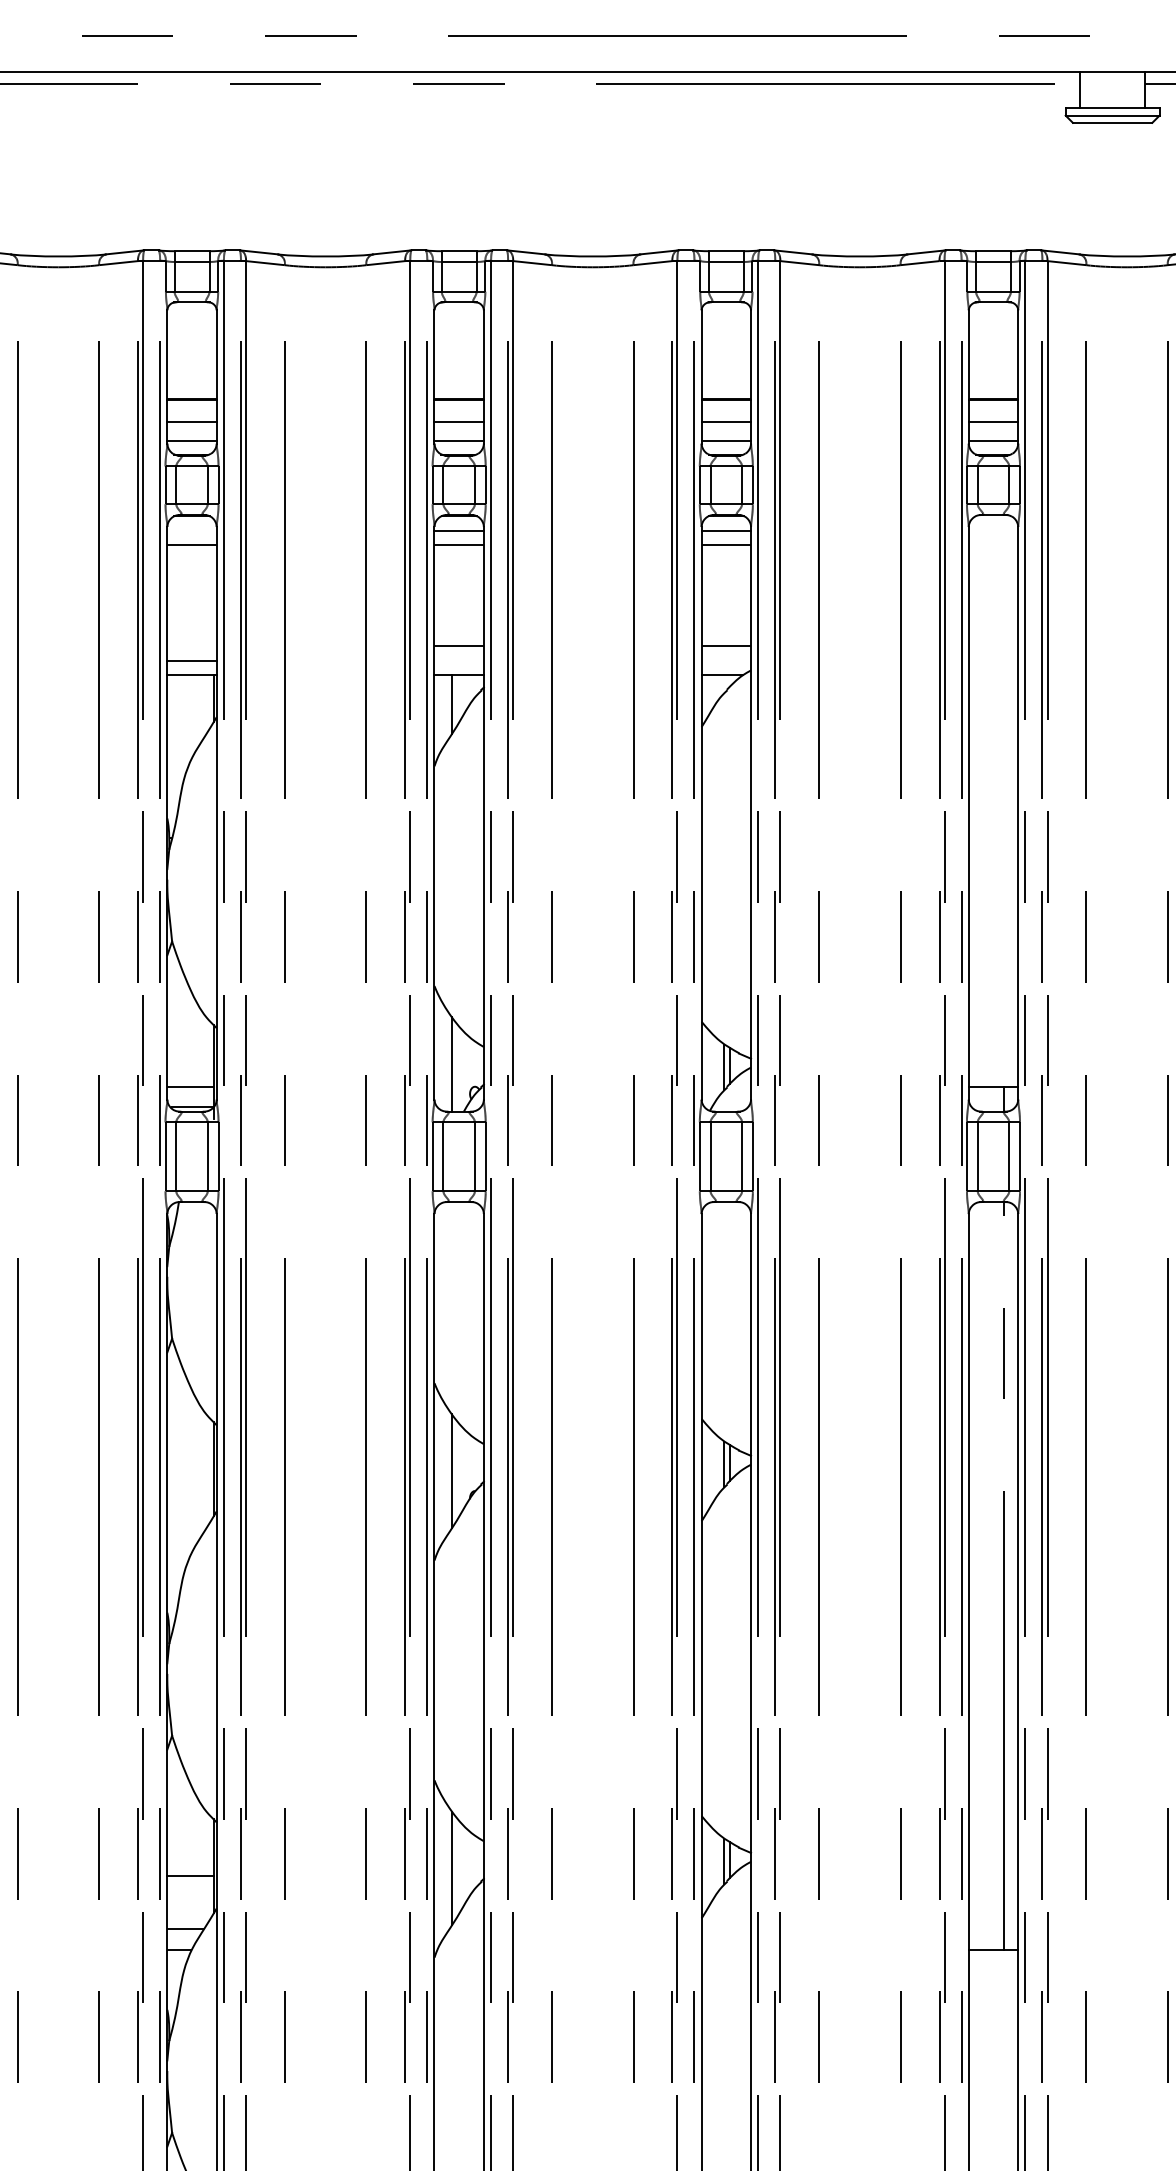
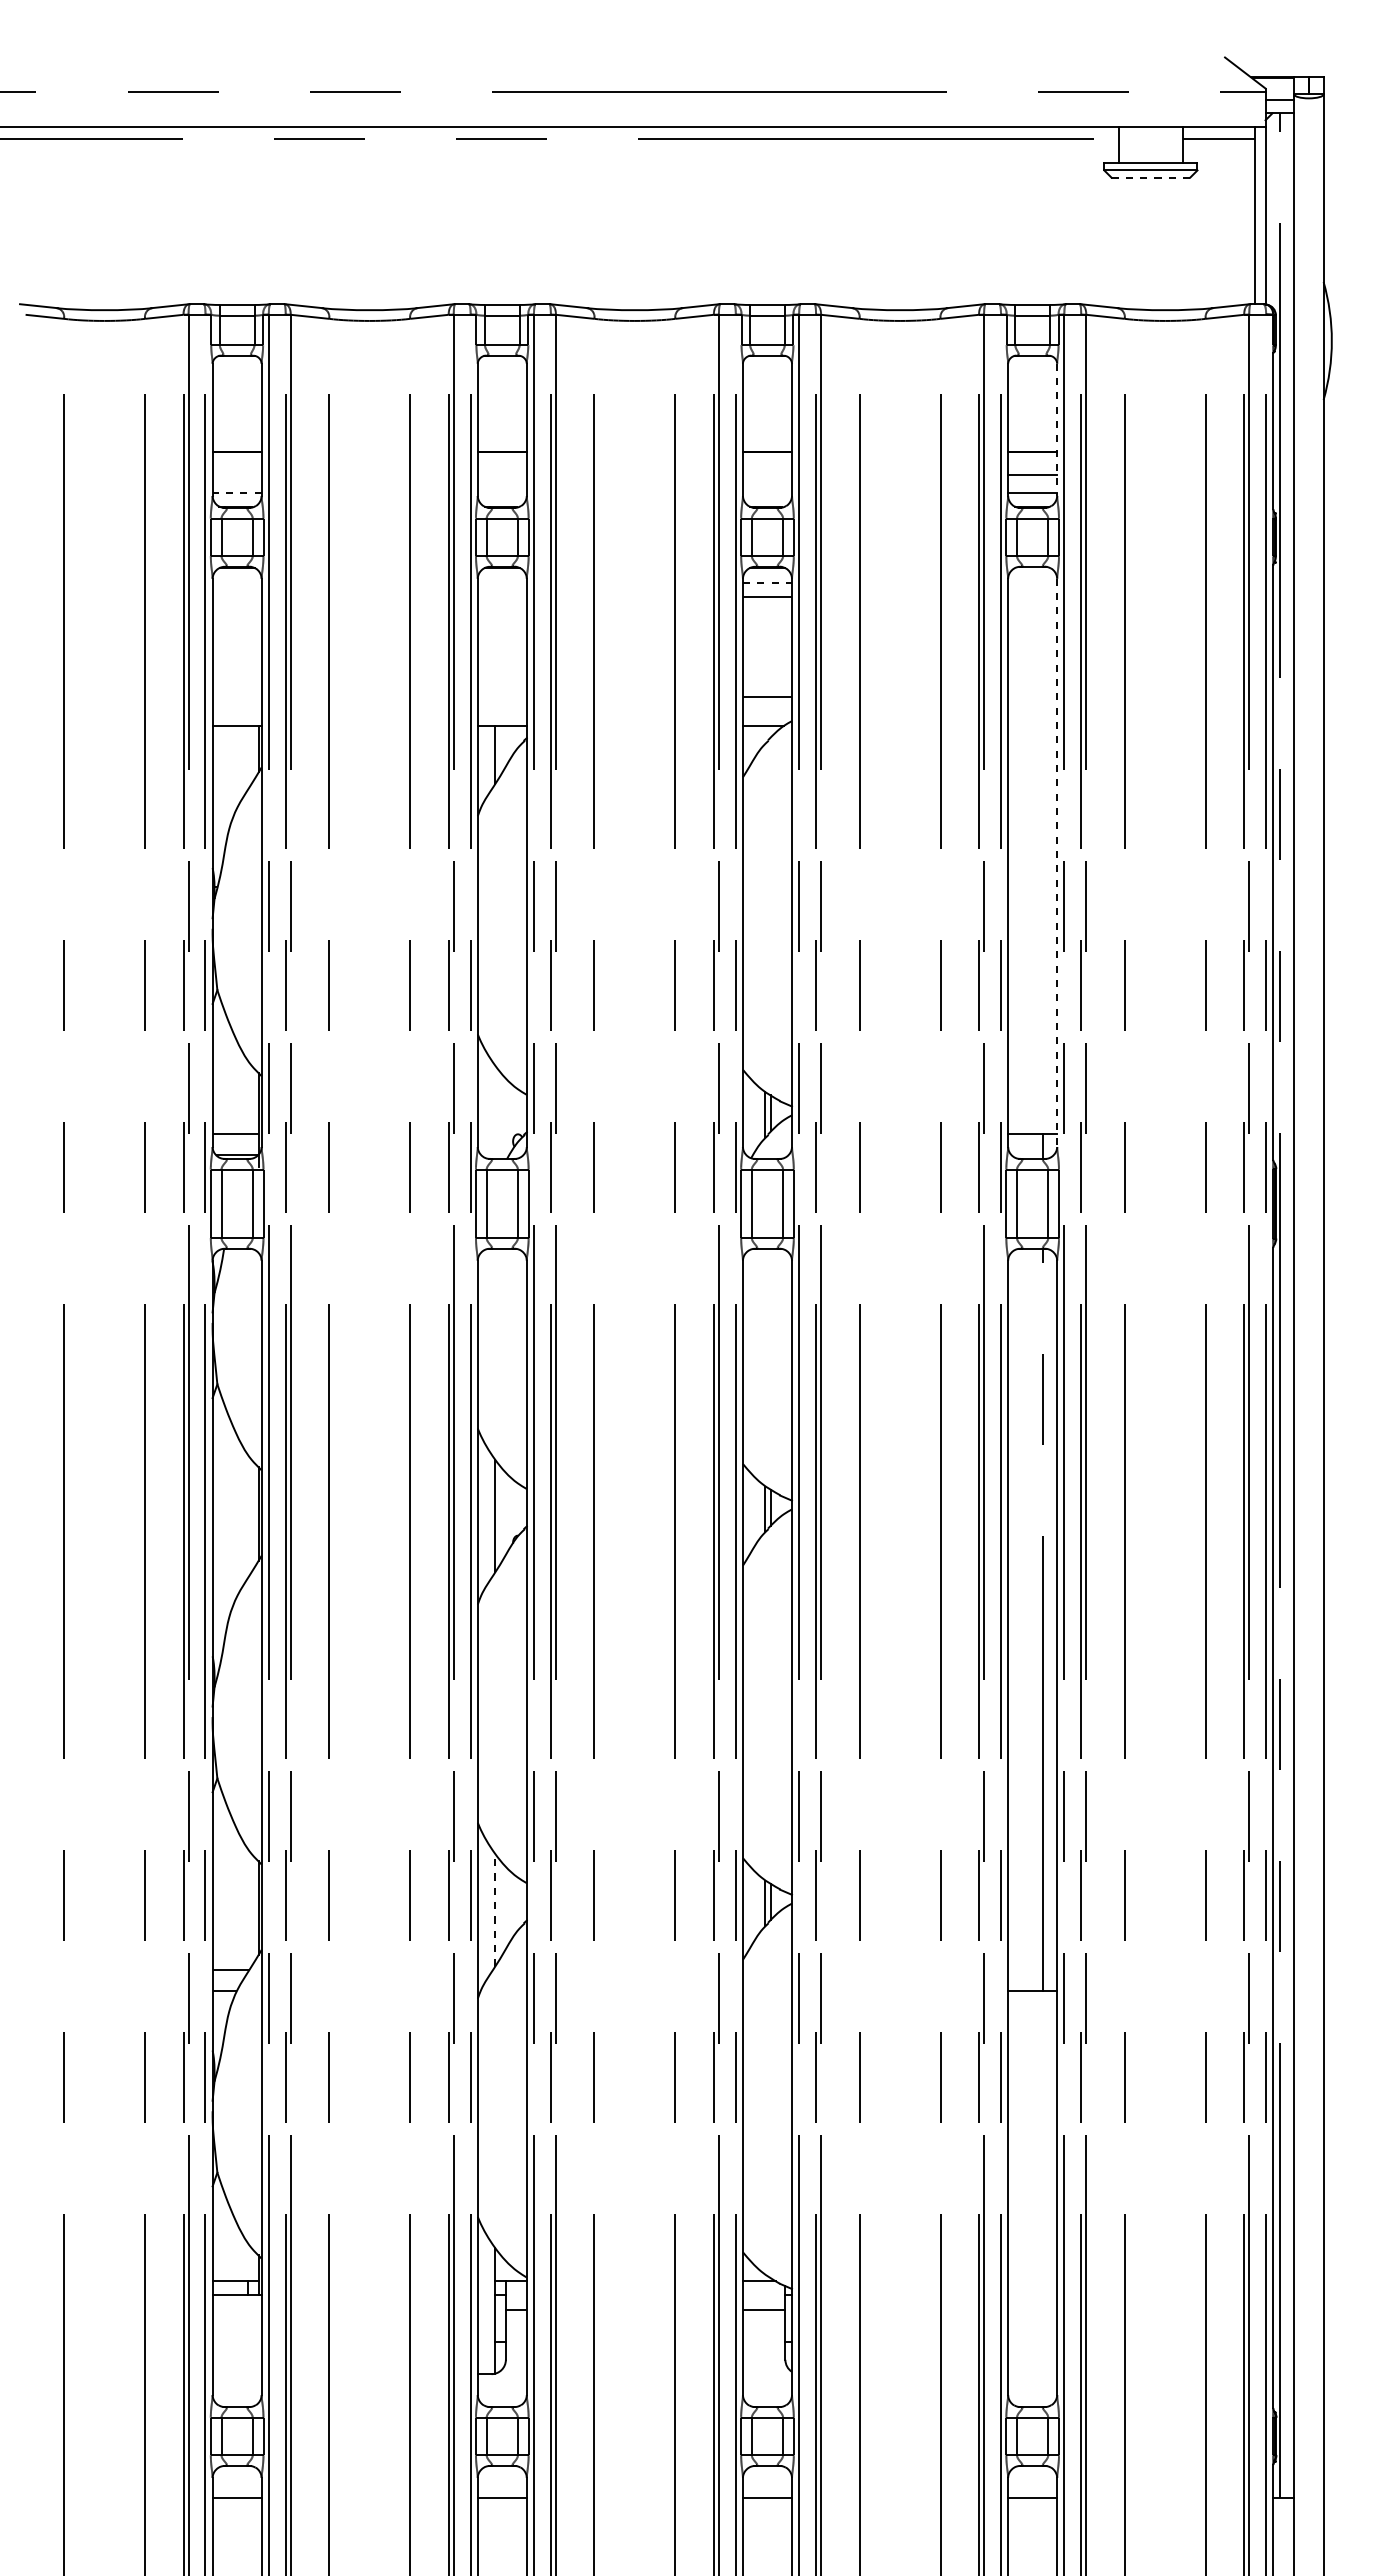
line: (1112, 122) -> (1150, 177), solid -> dashed
line: (1018, 377) -> (1057, 430), solid -> dashed
line: (191, 421) -> (236, 474), removed
line: (458, 421) -> (501, 474), removed
line: (726, 421) -> (767, 474), removed
line: (192, 440) -> (237, 492), solid -> dashed
line: (458, 440) -> (501, 492), removed
line: (726, 440) -> (767, 492), removed
line: (458, 530) -> (501, 582), removed
line: (726, 530) -> (767, 582), solid -> dashed
line: (191, 544) -> (236, 596), removed
line: (458, 544) -> (501, 596), removed
line: (458, 646) -> (501, 697), removed
line: (191, 660) -> (236, 711), removed
line: (1018, 813) -> (1057, 863), solid -> dashed
line: (452, 1063) -> (495, 1111), removed
line: (452, 1867) -> (495, 1909), solid -> dashed
line: (190, 1876) -> (235, 1918), removed

